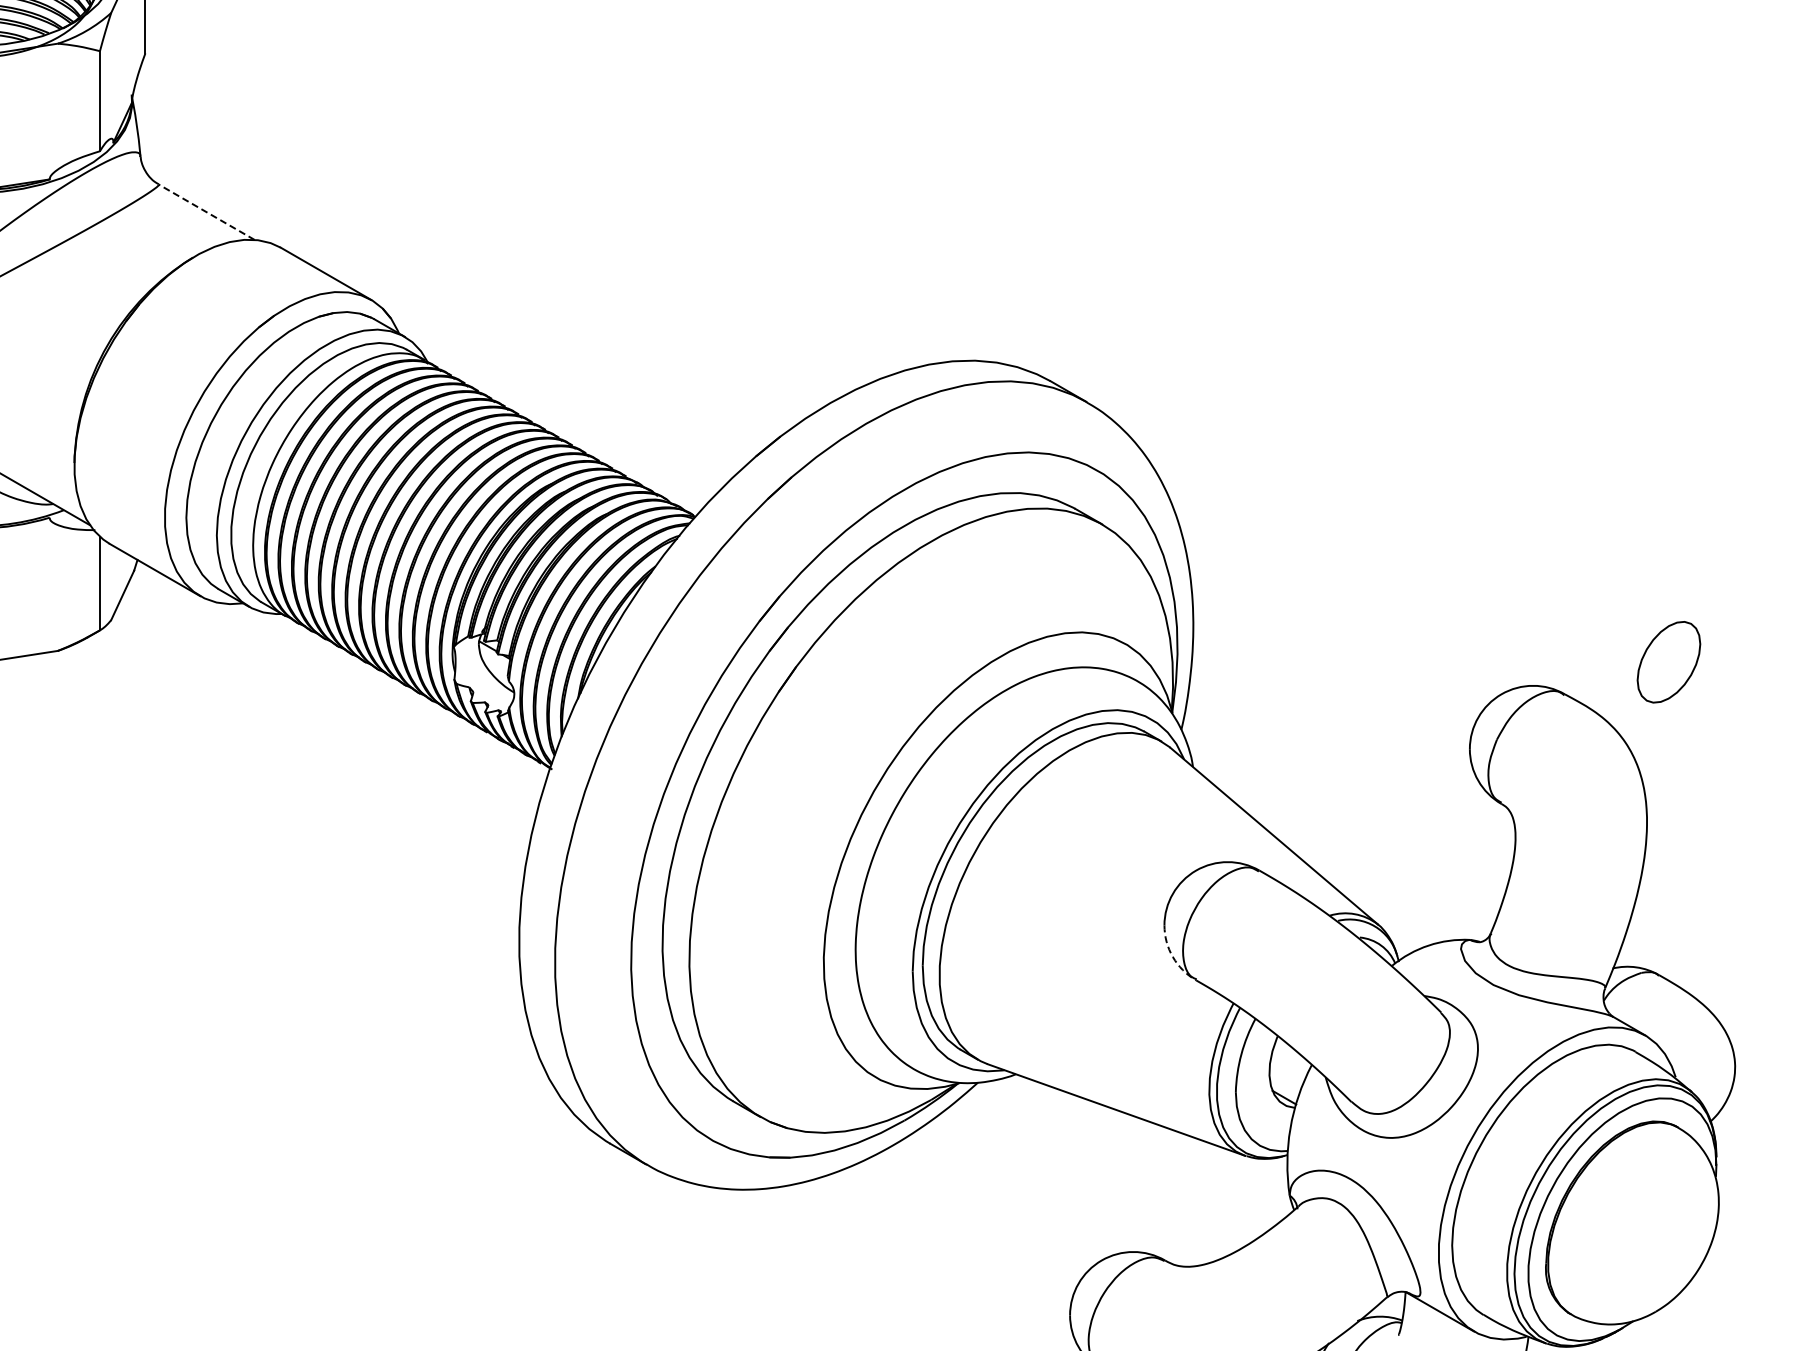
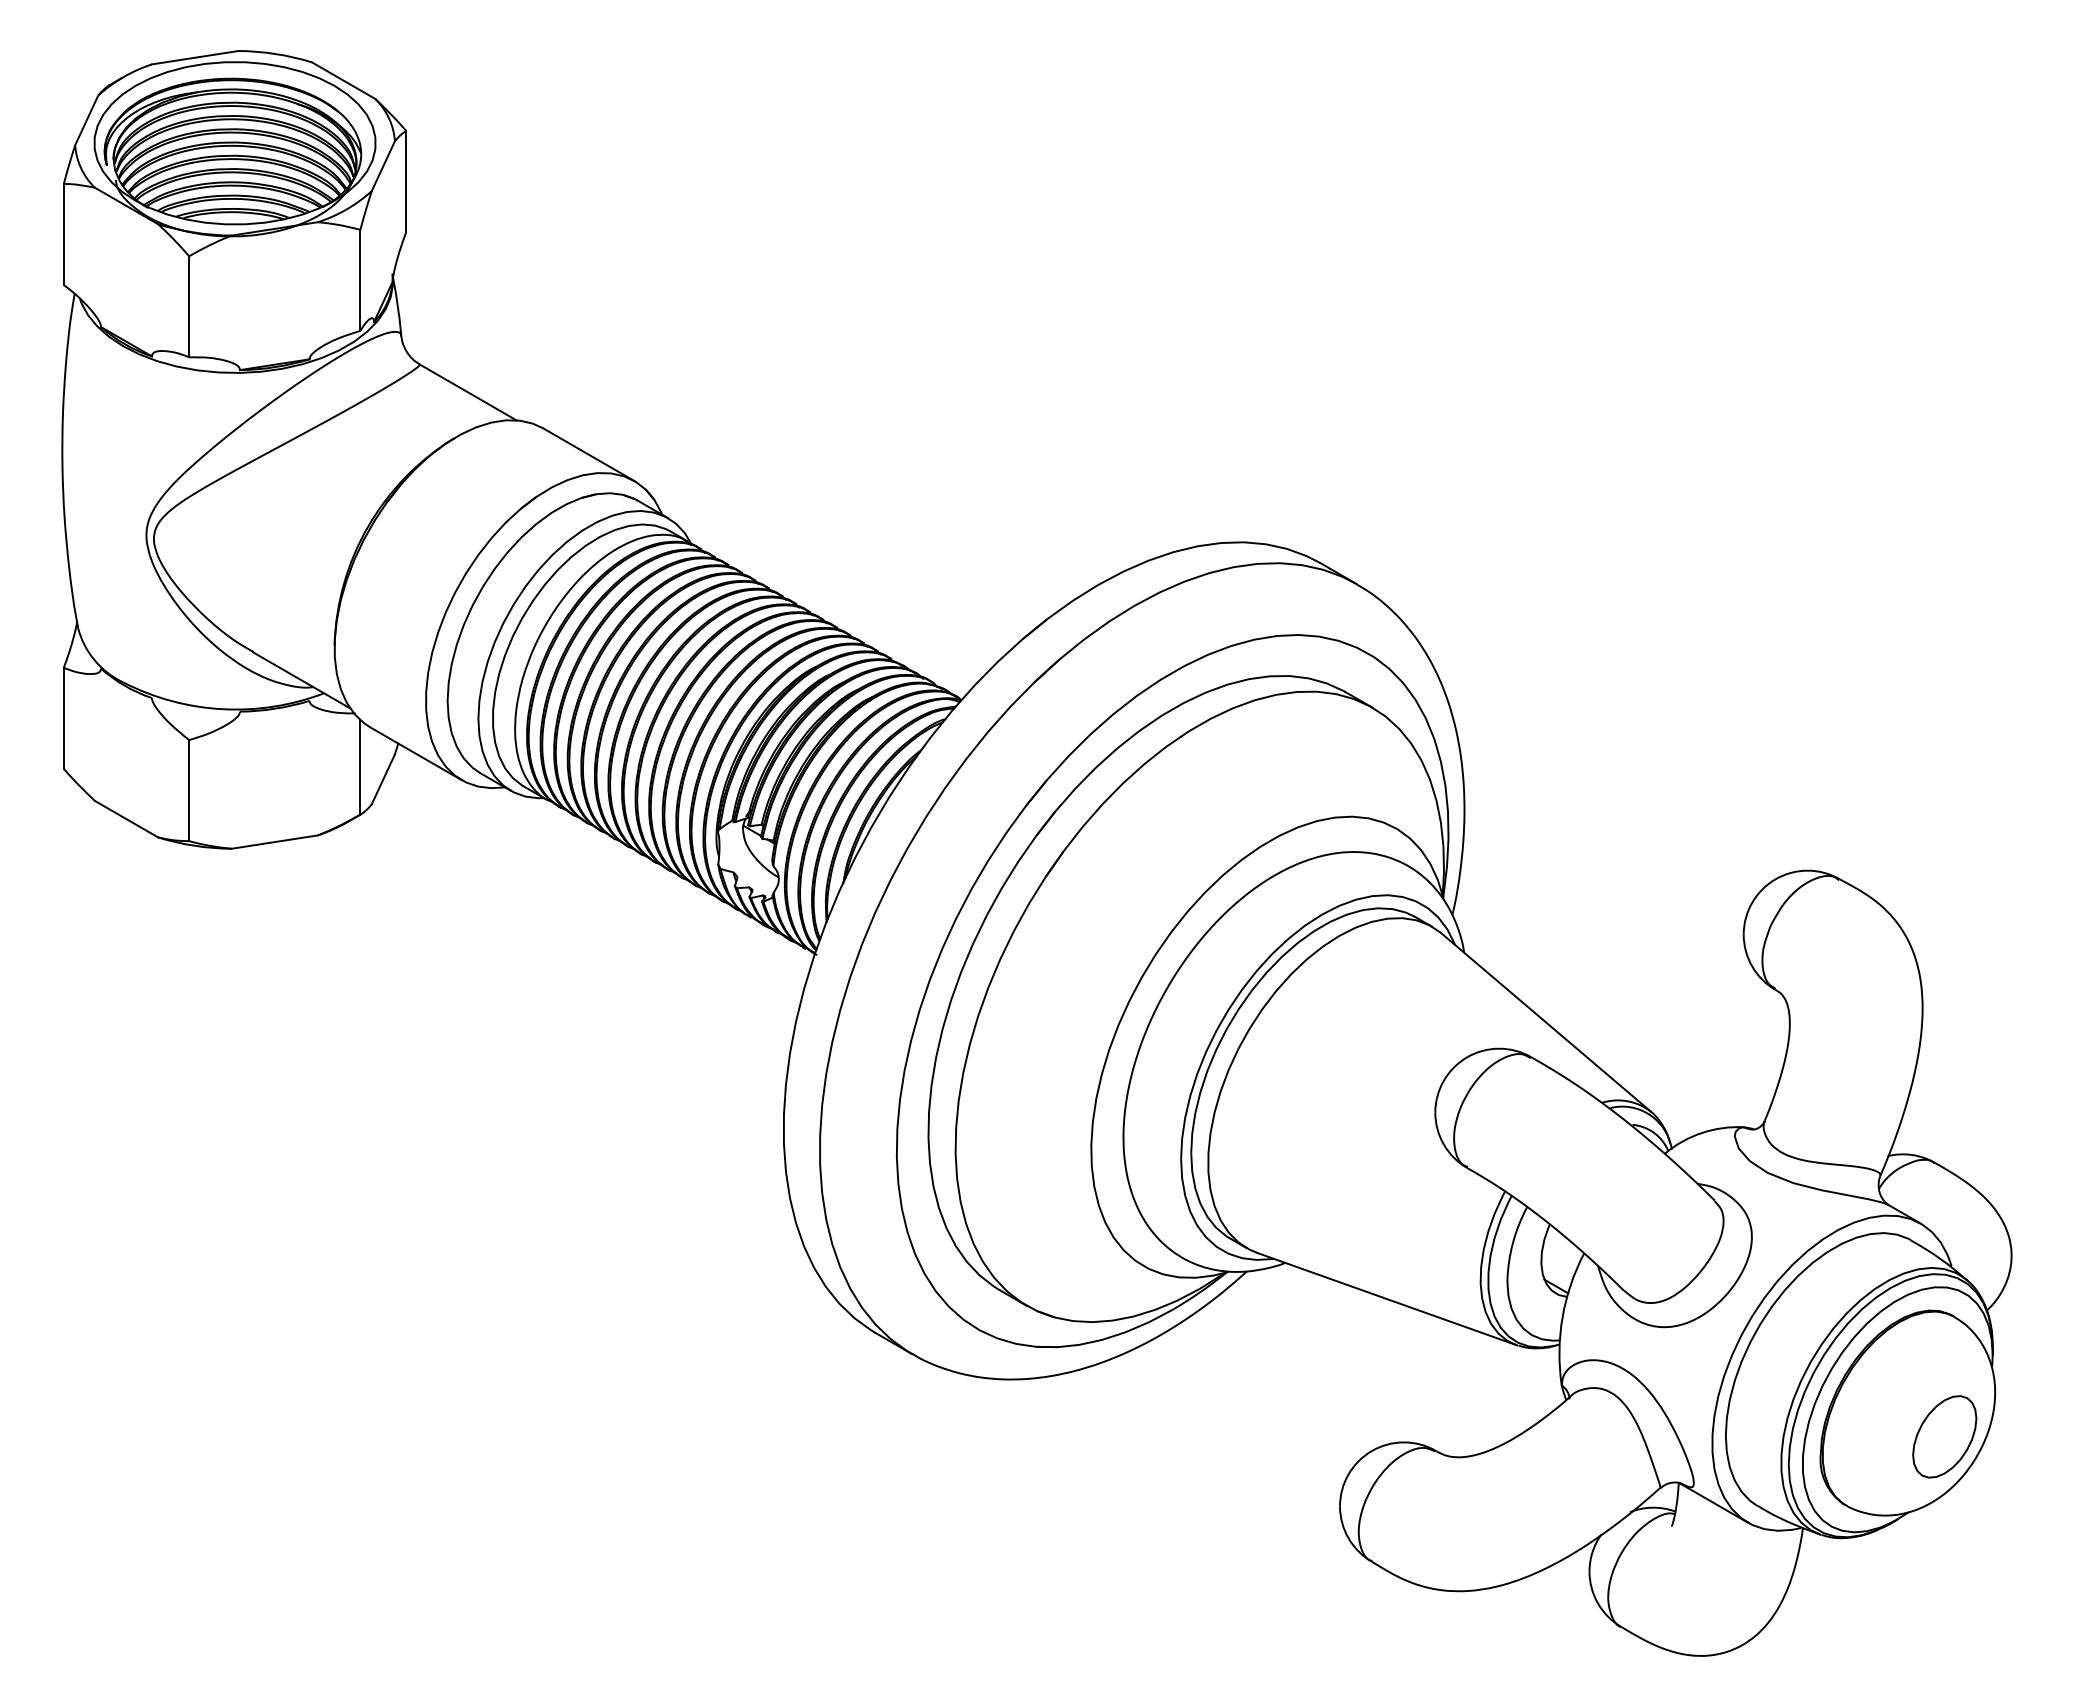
line: (207, 212) -> (468, 392), dashed -> solid
part: (1668, 661) -> (1944, 1436), moved
arc: (1172, 957) -> (1443, 1144), dashed -> solid

